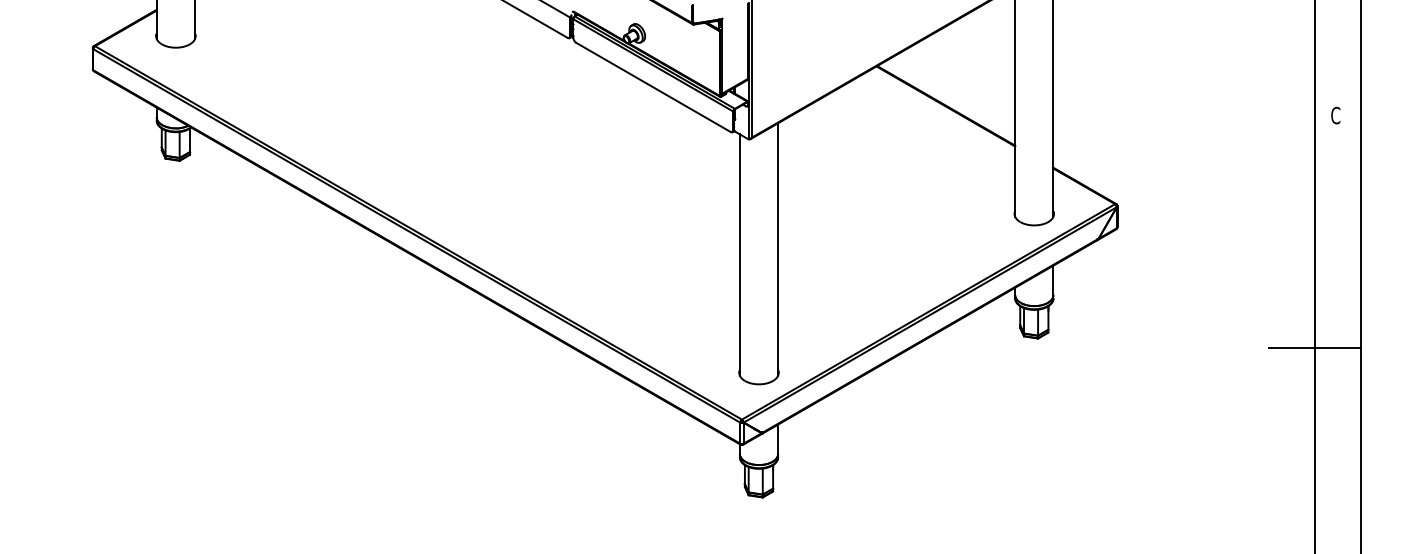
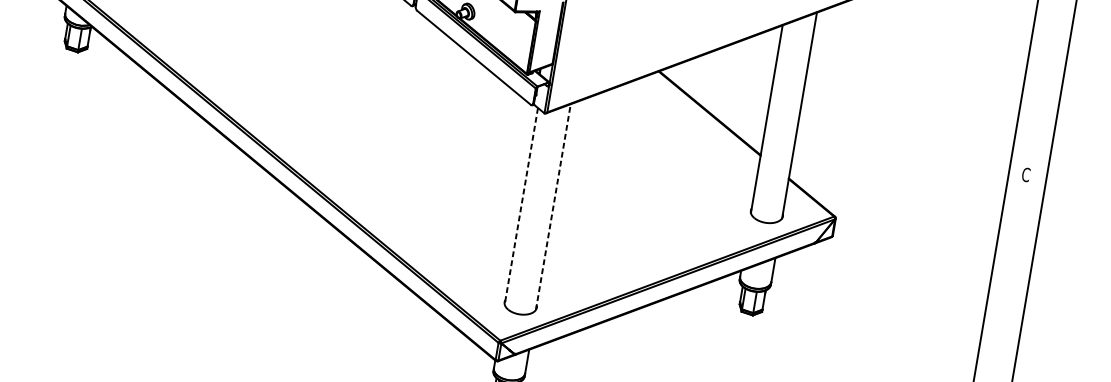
line: (778, 248) -> (553, 206), solid -> dashed
line: (739, 255) -> (521, 206), solid -> dashed
line: (1314, 347) -> (976, 360), removed

